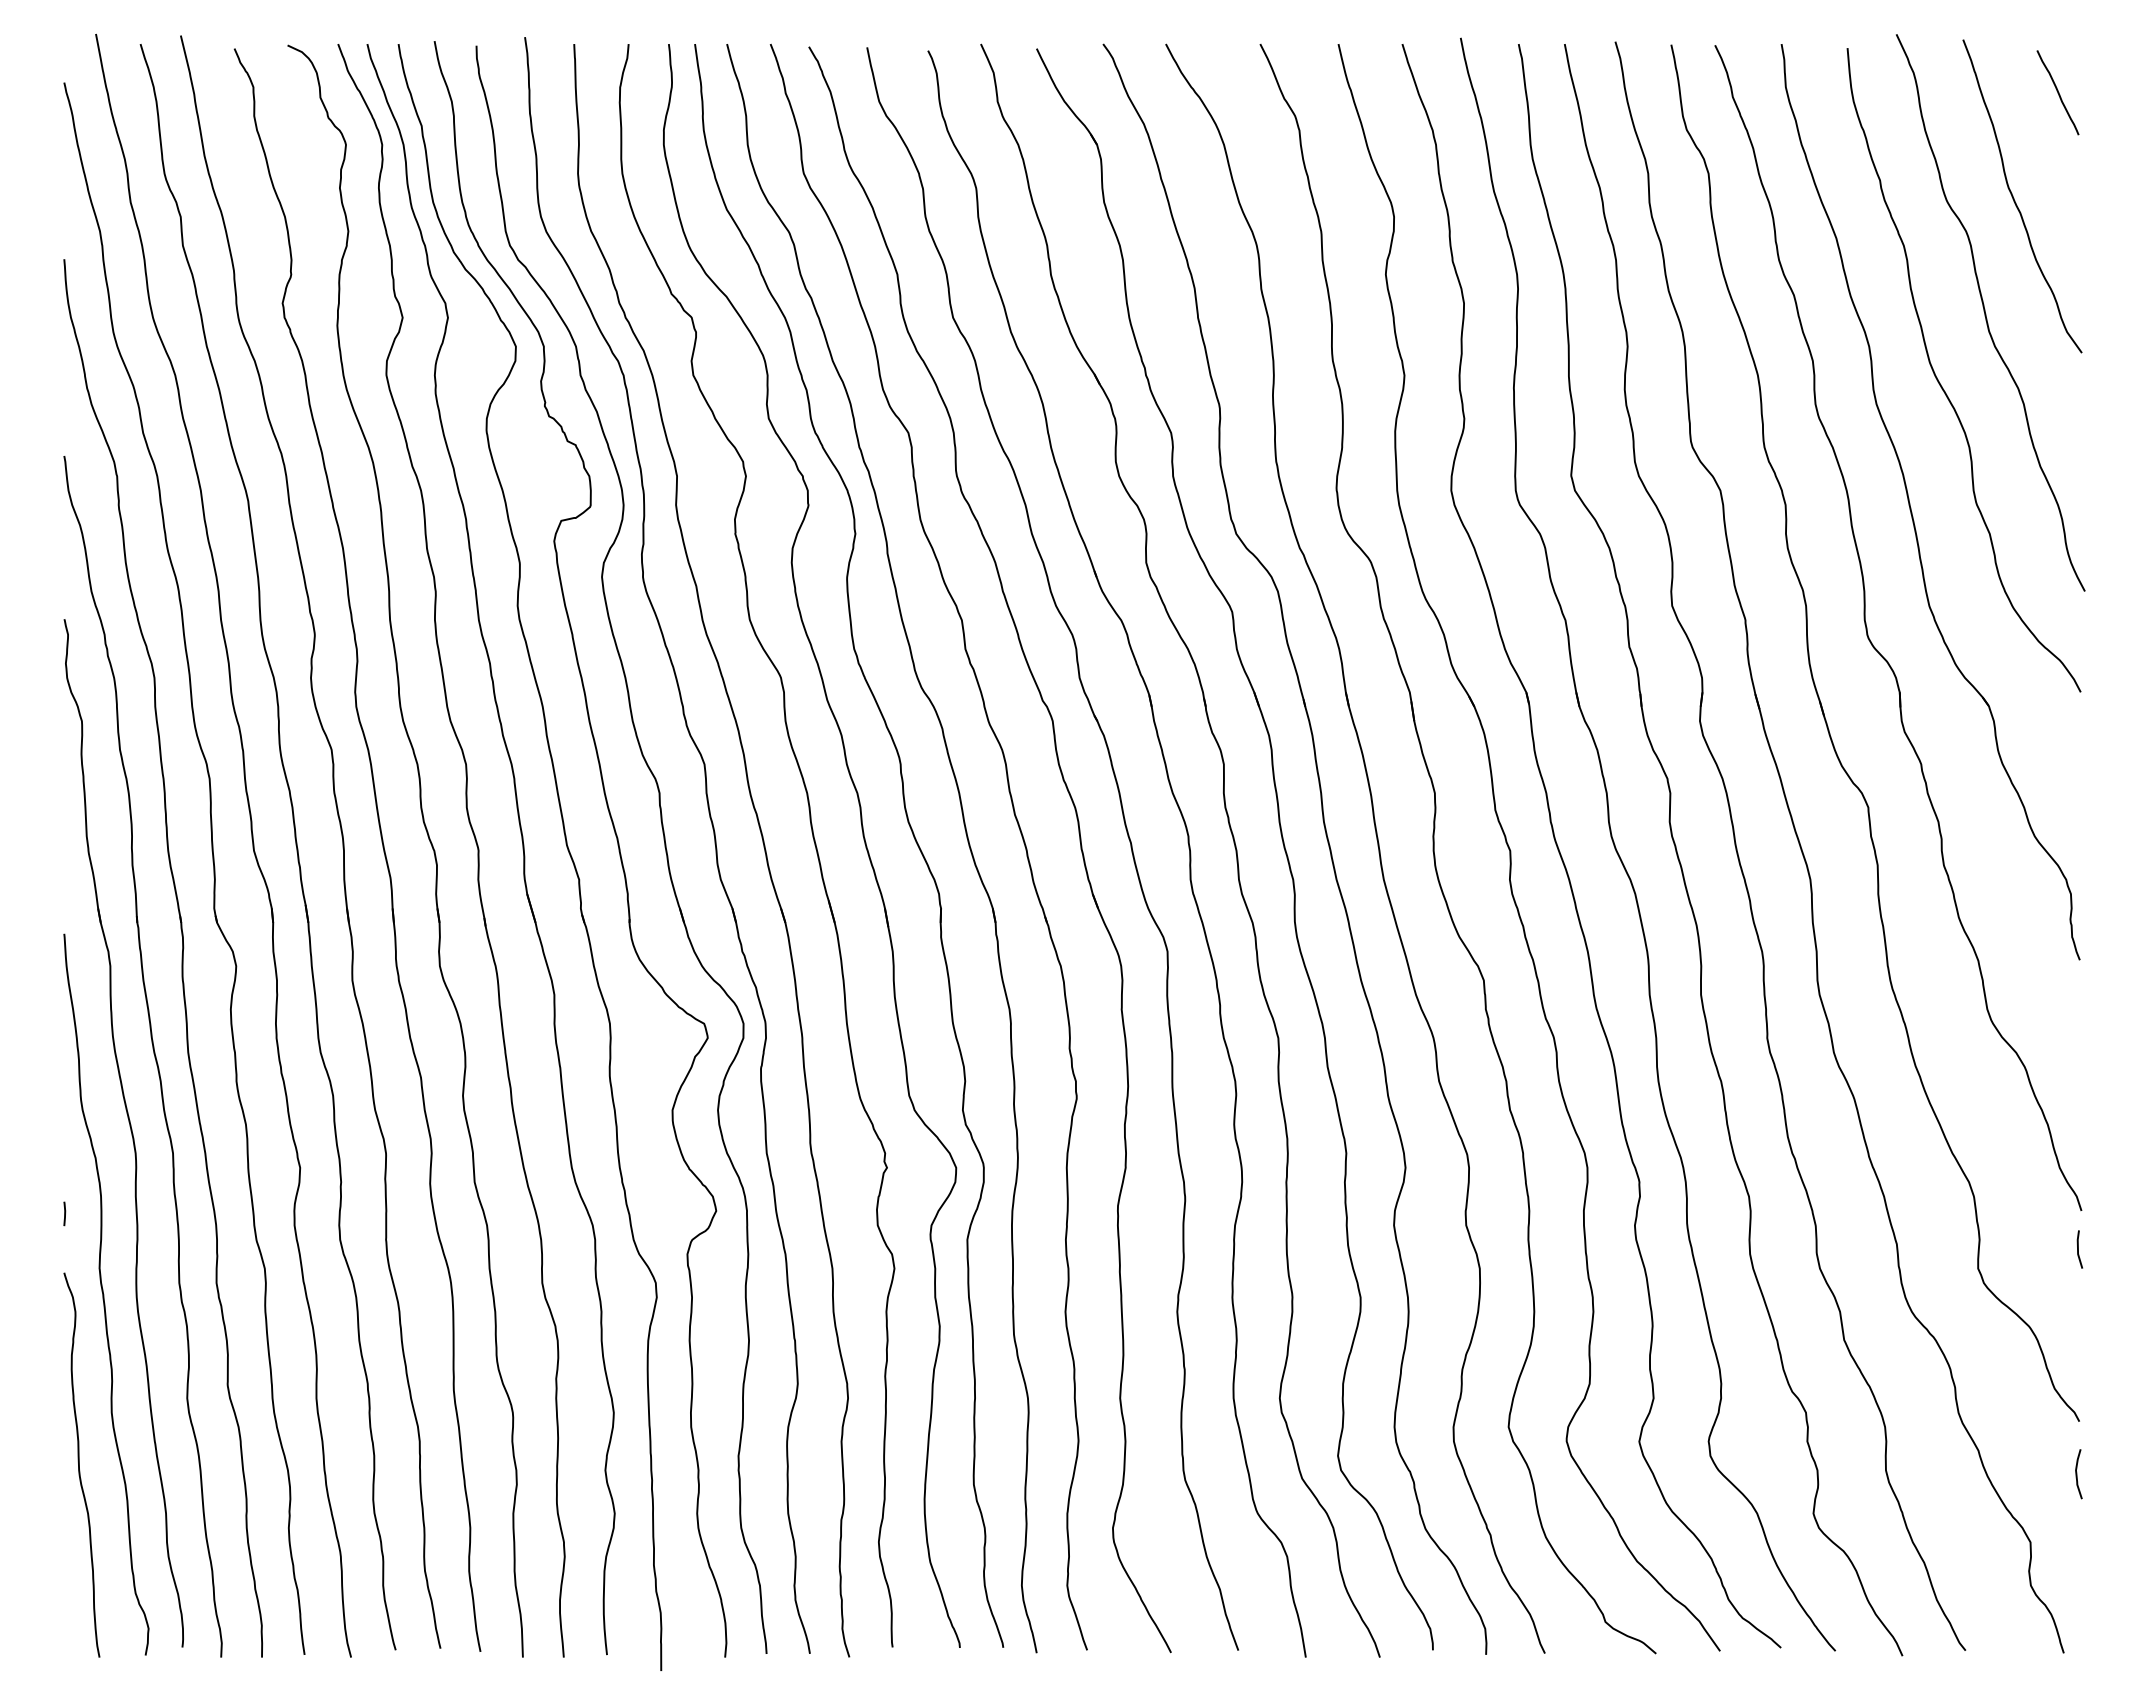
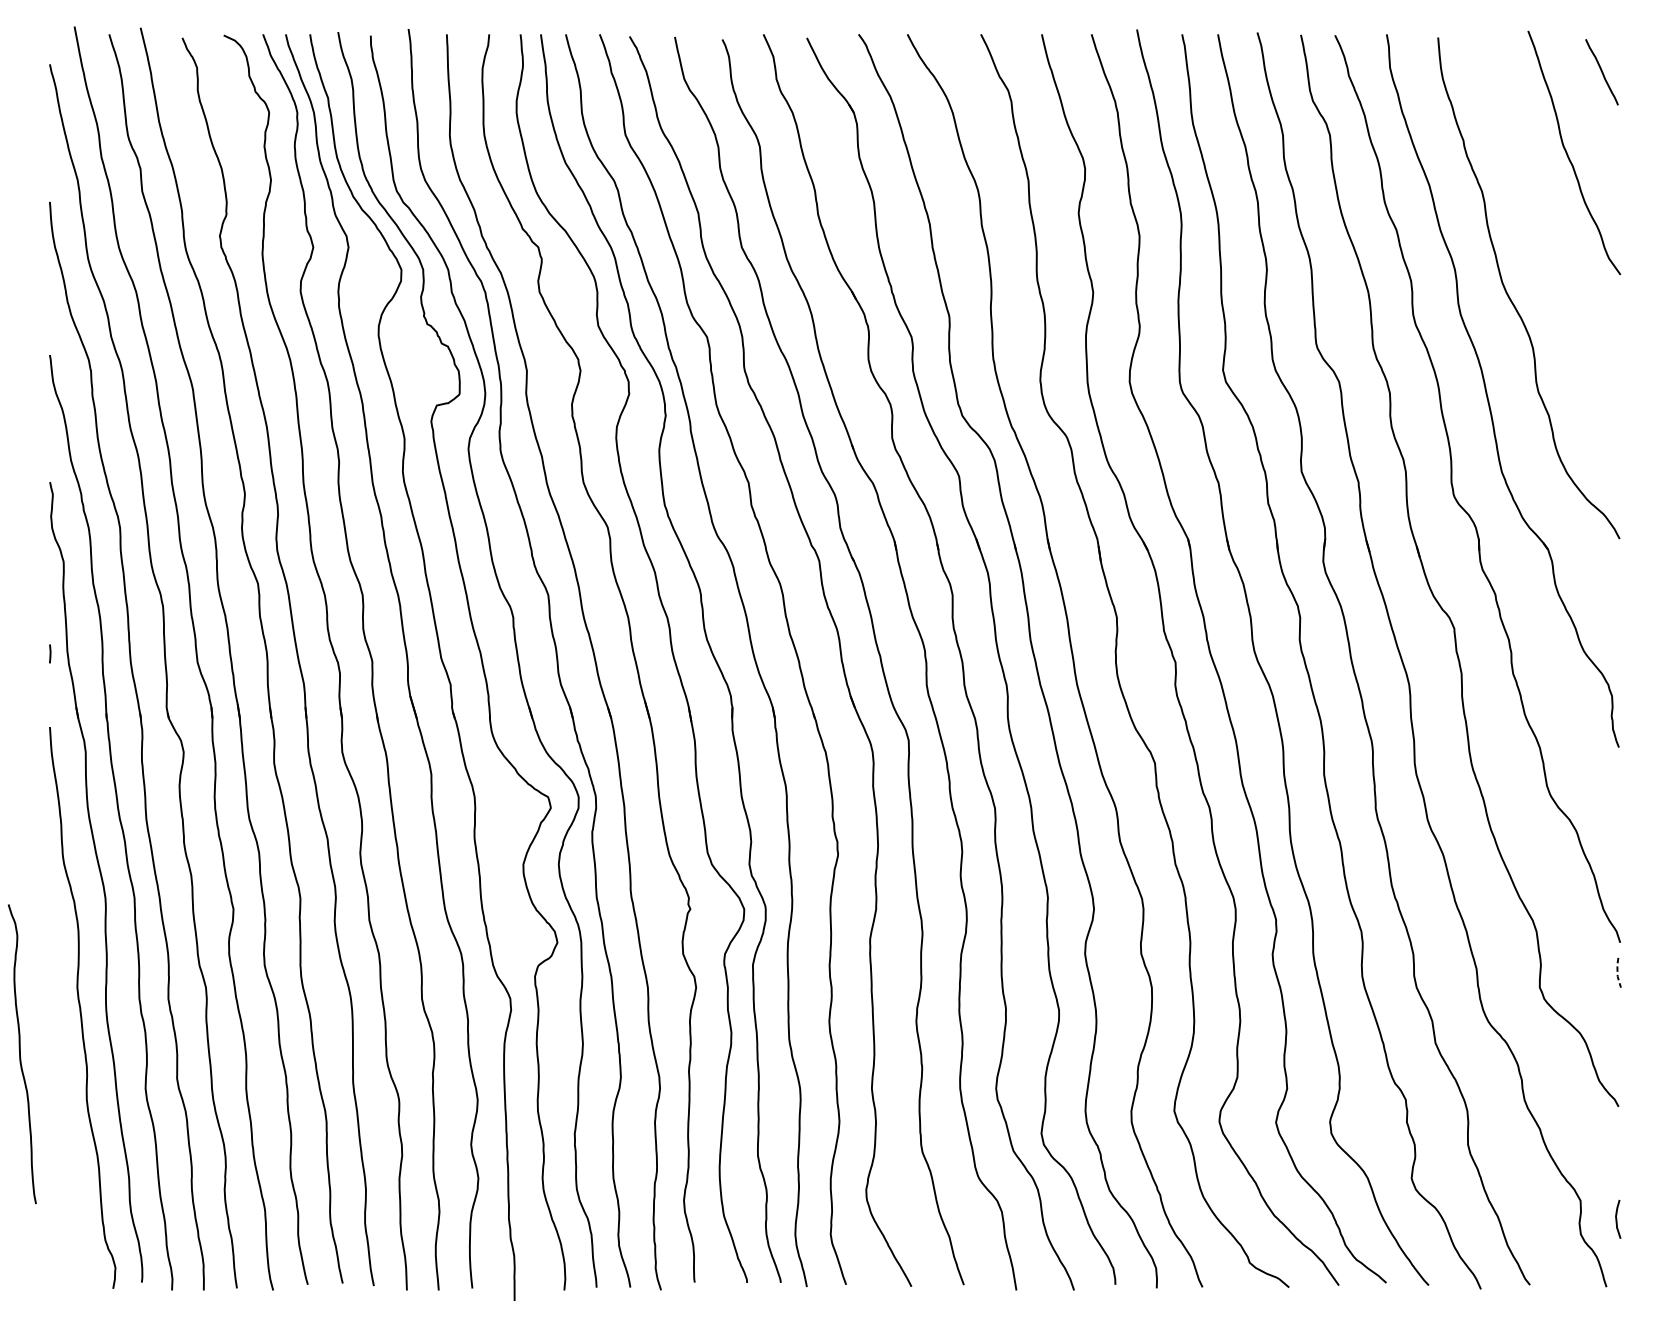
curve: (1986, 313) -> (1546, 244), removed
line: (64, 1213) -> (50, 653), moved
line: (2077, 1250) -> (1617, 973), solid -> dashed
curve: (79, 1464) -> (20, 1053), moved
curve: (2077, 1474) -> (1617, 1219), moved

